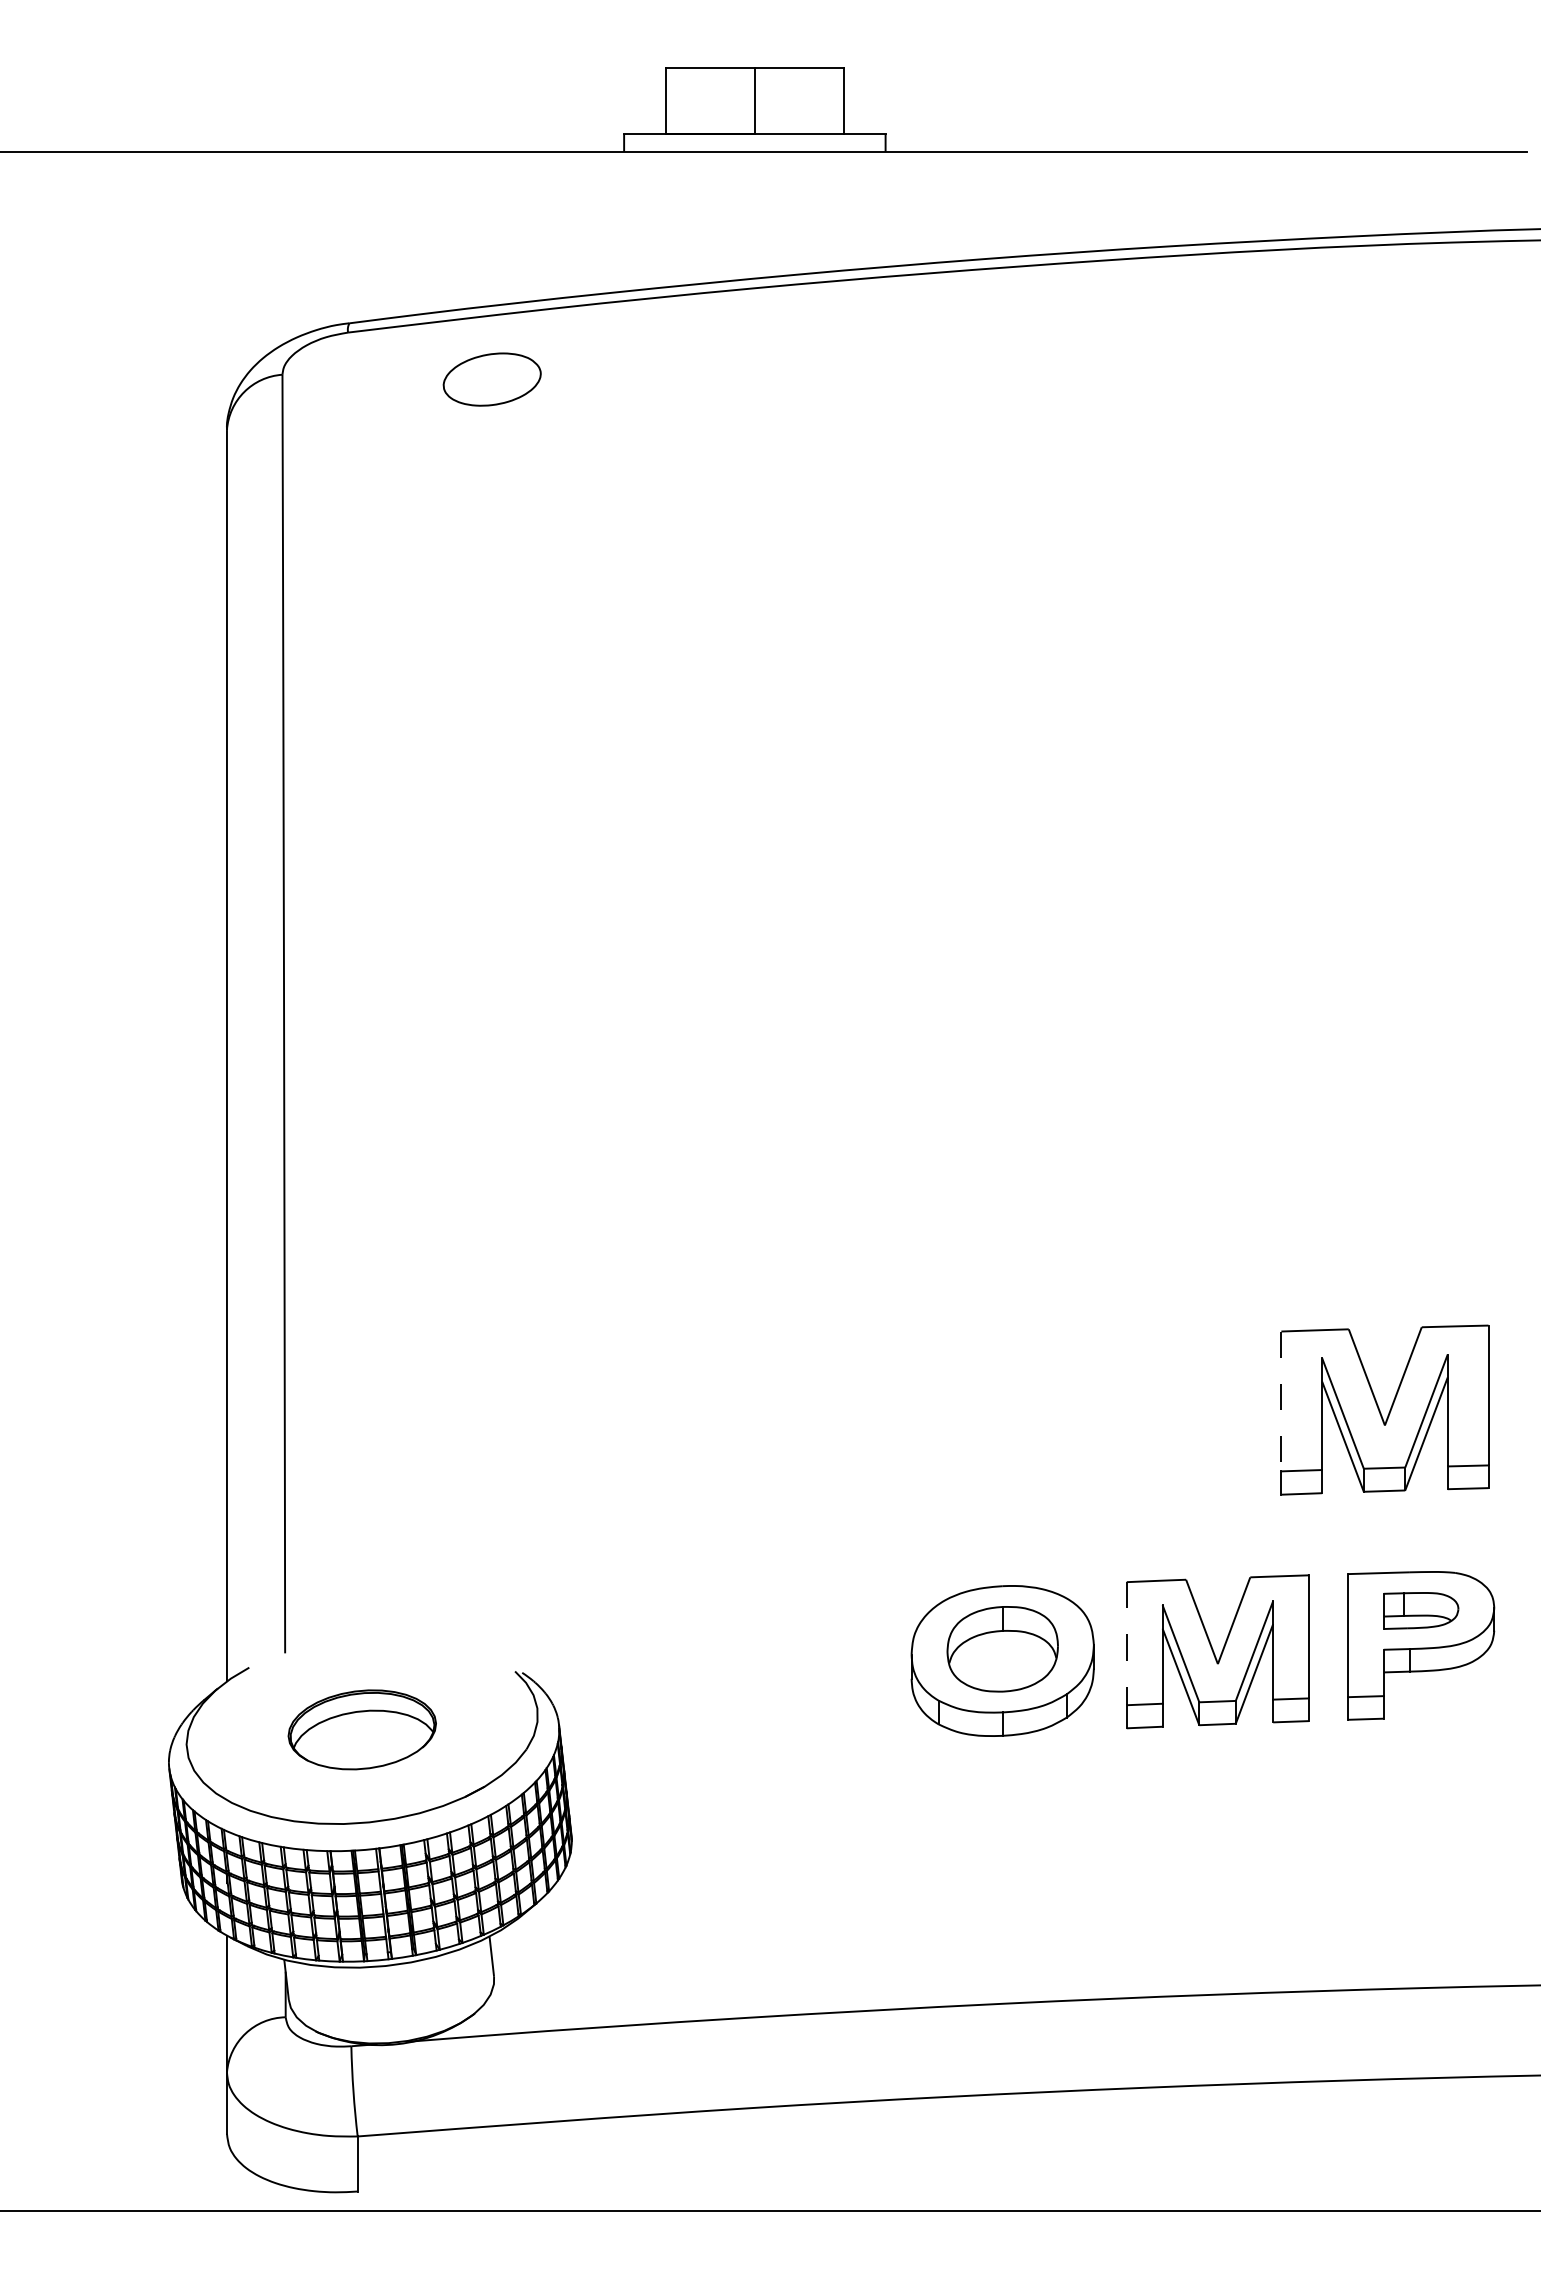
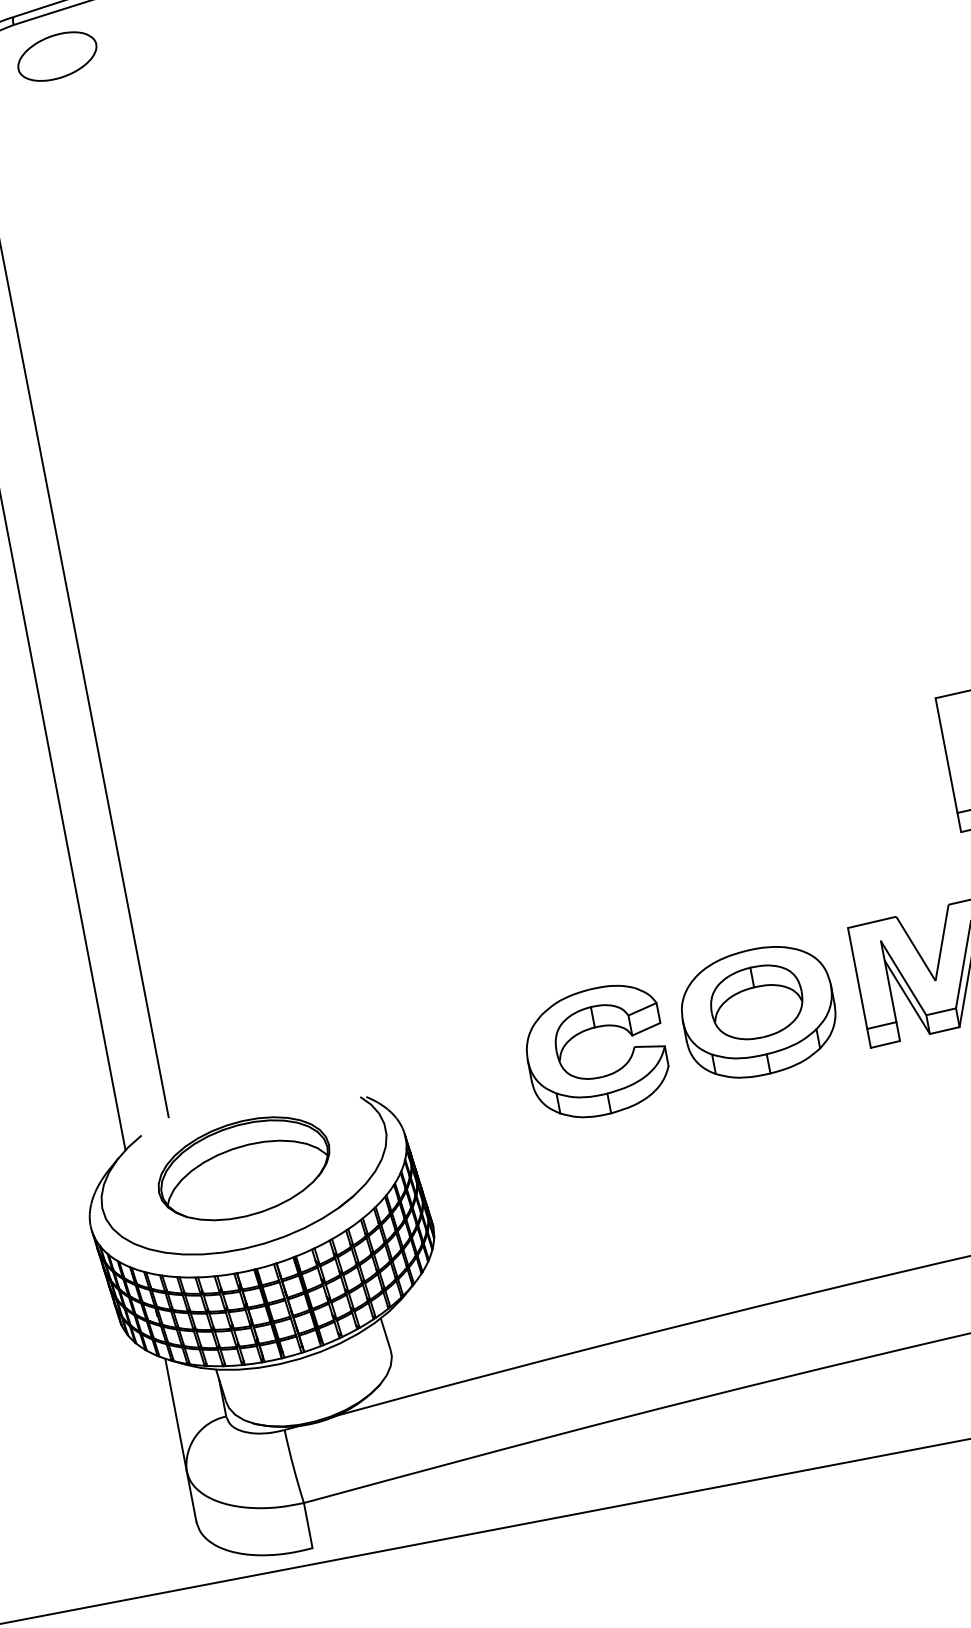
part: (491, 379) -> (56, 56), moved
line: (1281, 1401) -> (946, 755), dashed -> solid
line: (1126, 1643) -> (857, 978), dashed -> solid
part: (798, 1644) -> (588, 1030), added
part: (362, 1729) -> (244, 1168), size x1.43

